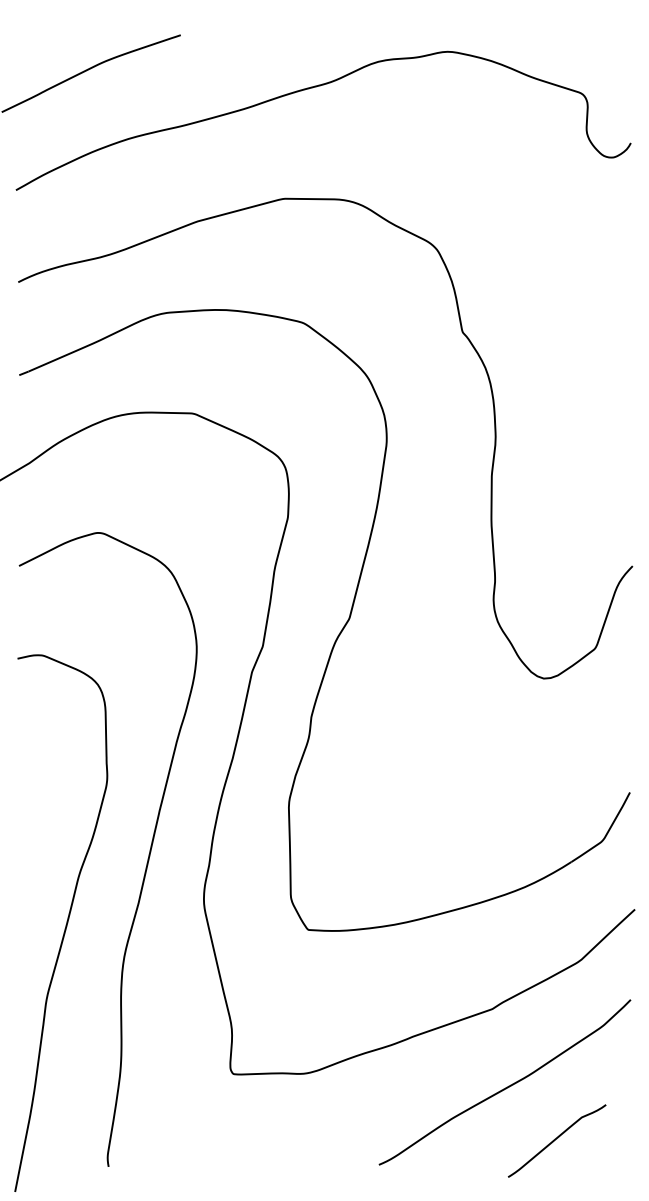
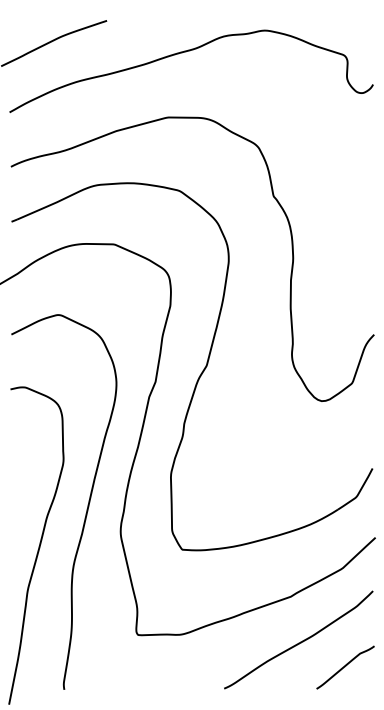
curve: (557, 1140) -> (345, 667), moved

